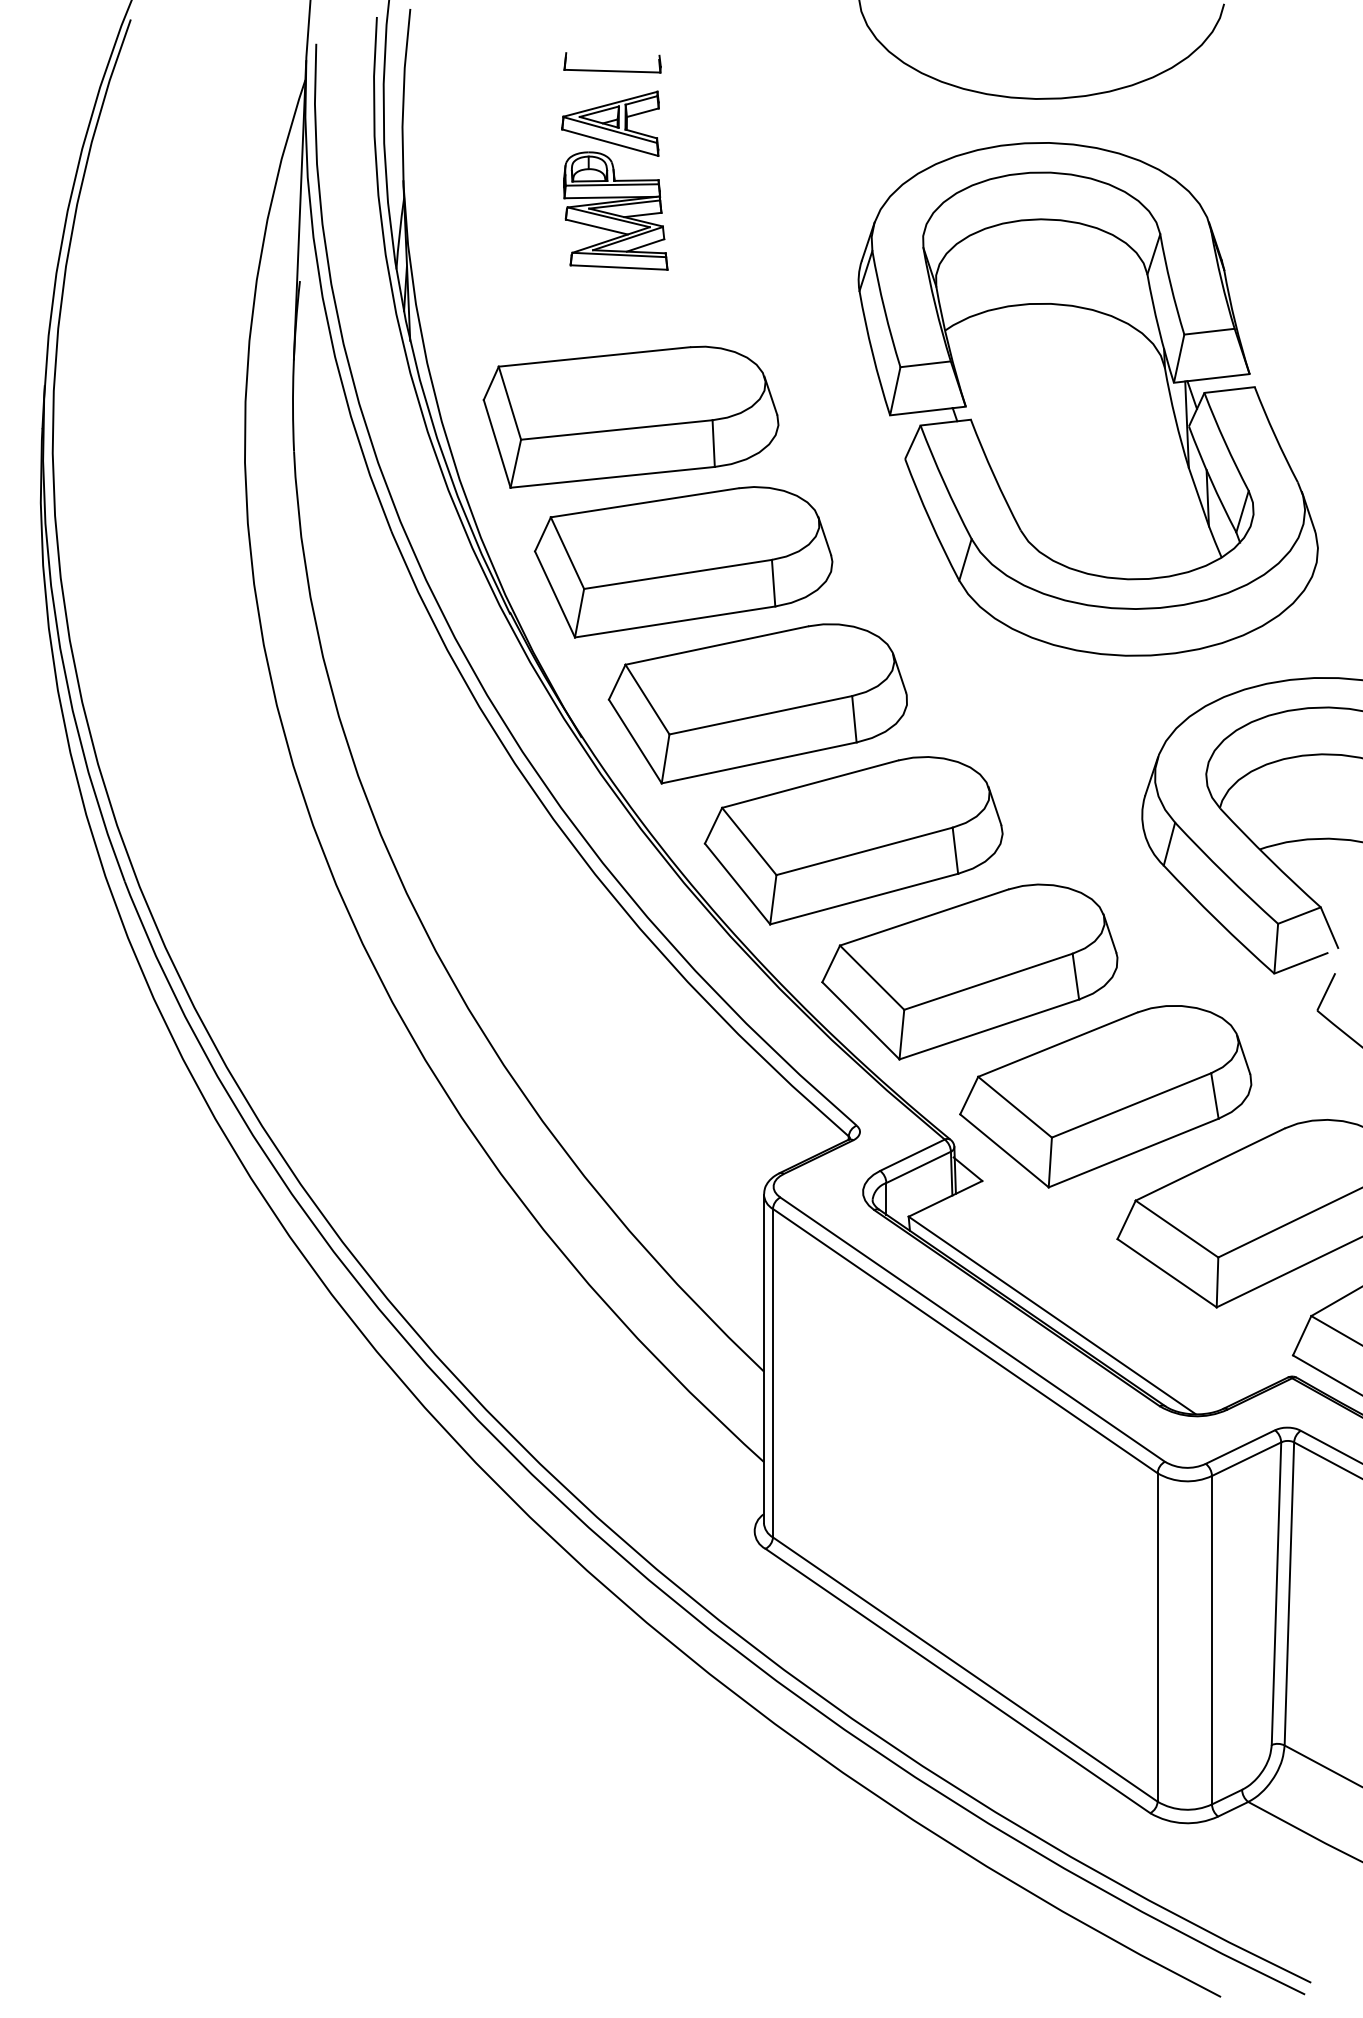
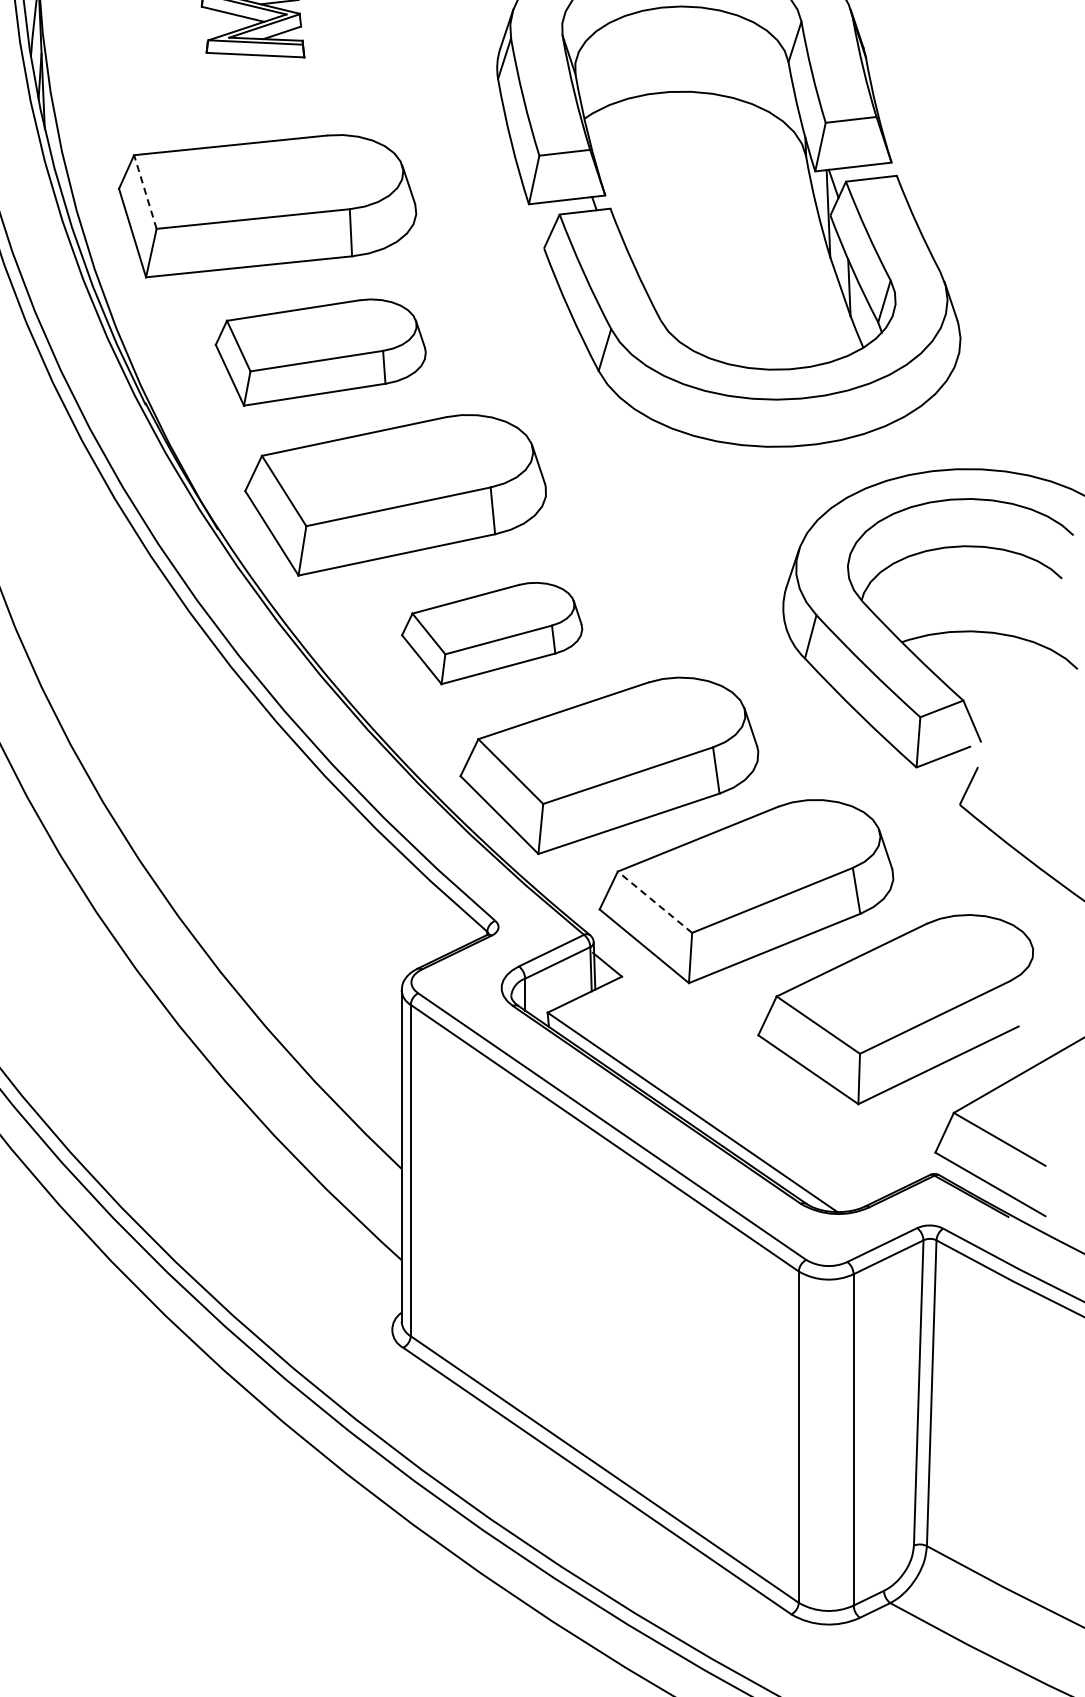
line: (509, 402) -> (144, 191), solid -> dashed
part: (683, 562) -> (320, 352), size x0.7
part: (853, 840) -> (491, 633), size x0.6
line: (1015, 1107) -> (655, 902), solid -> dashed

